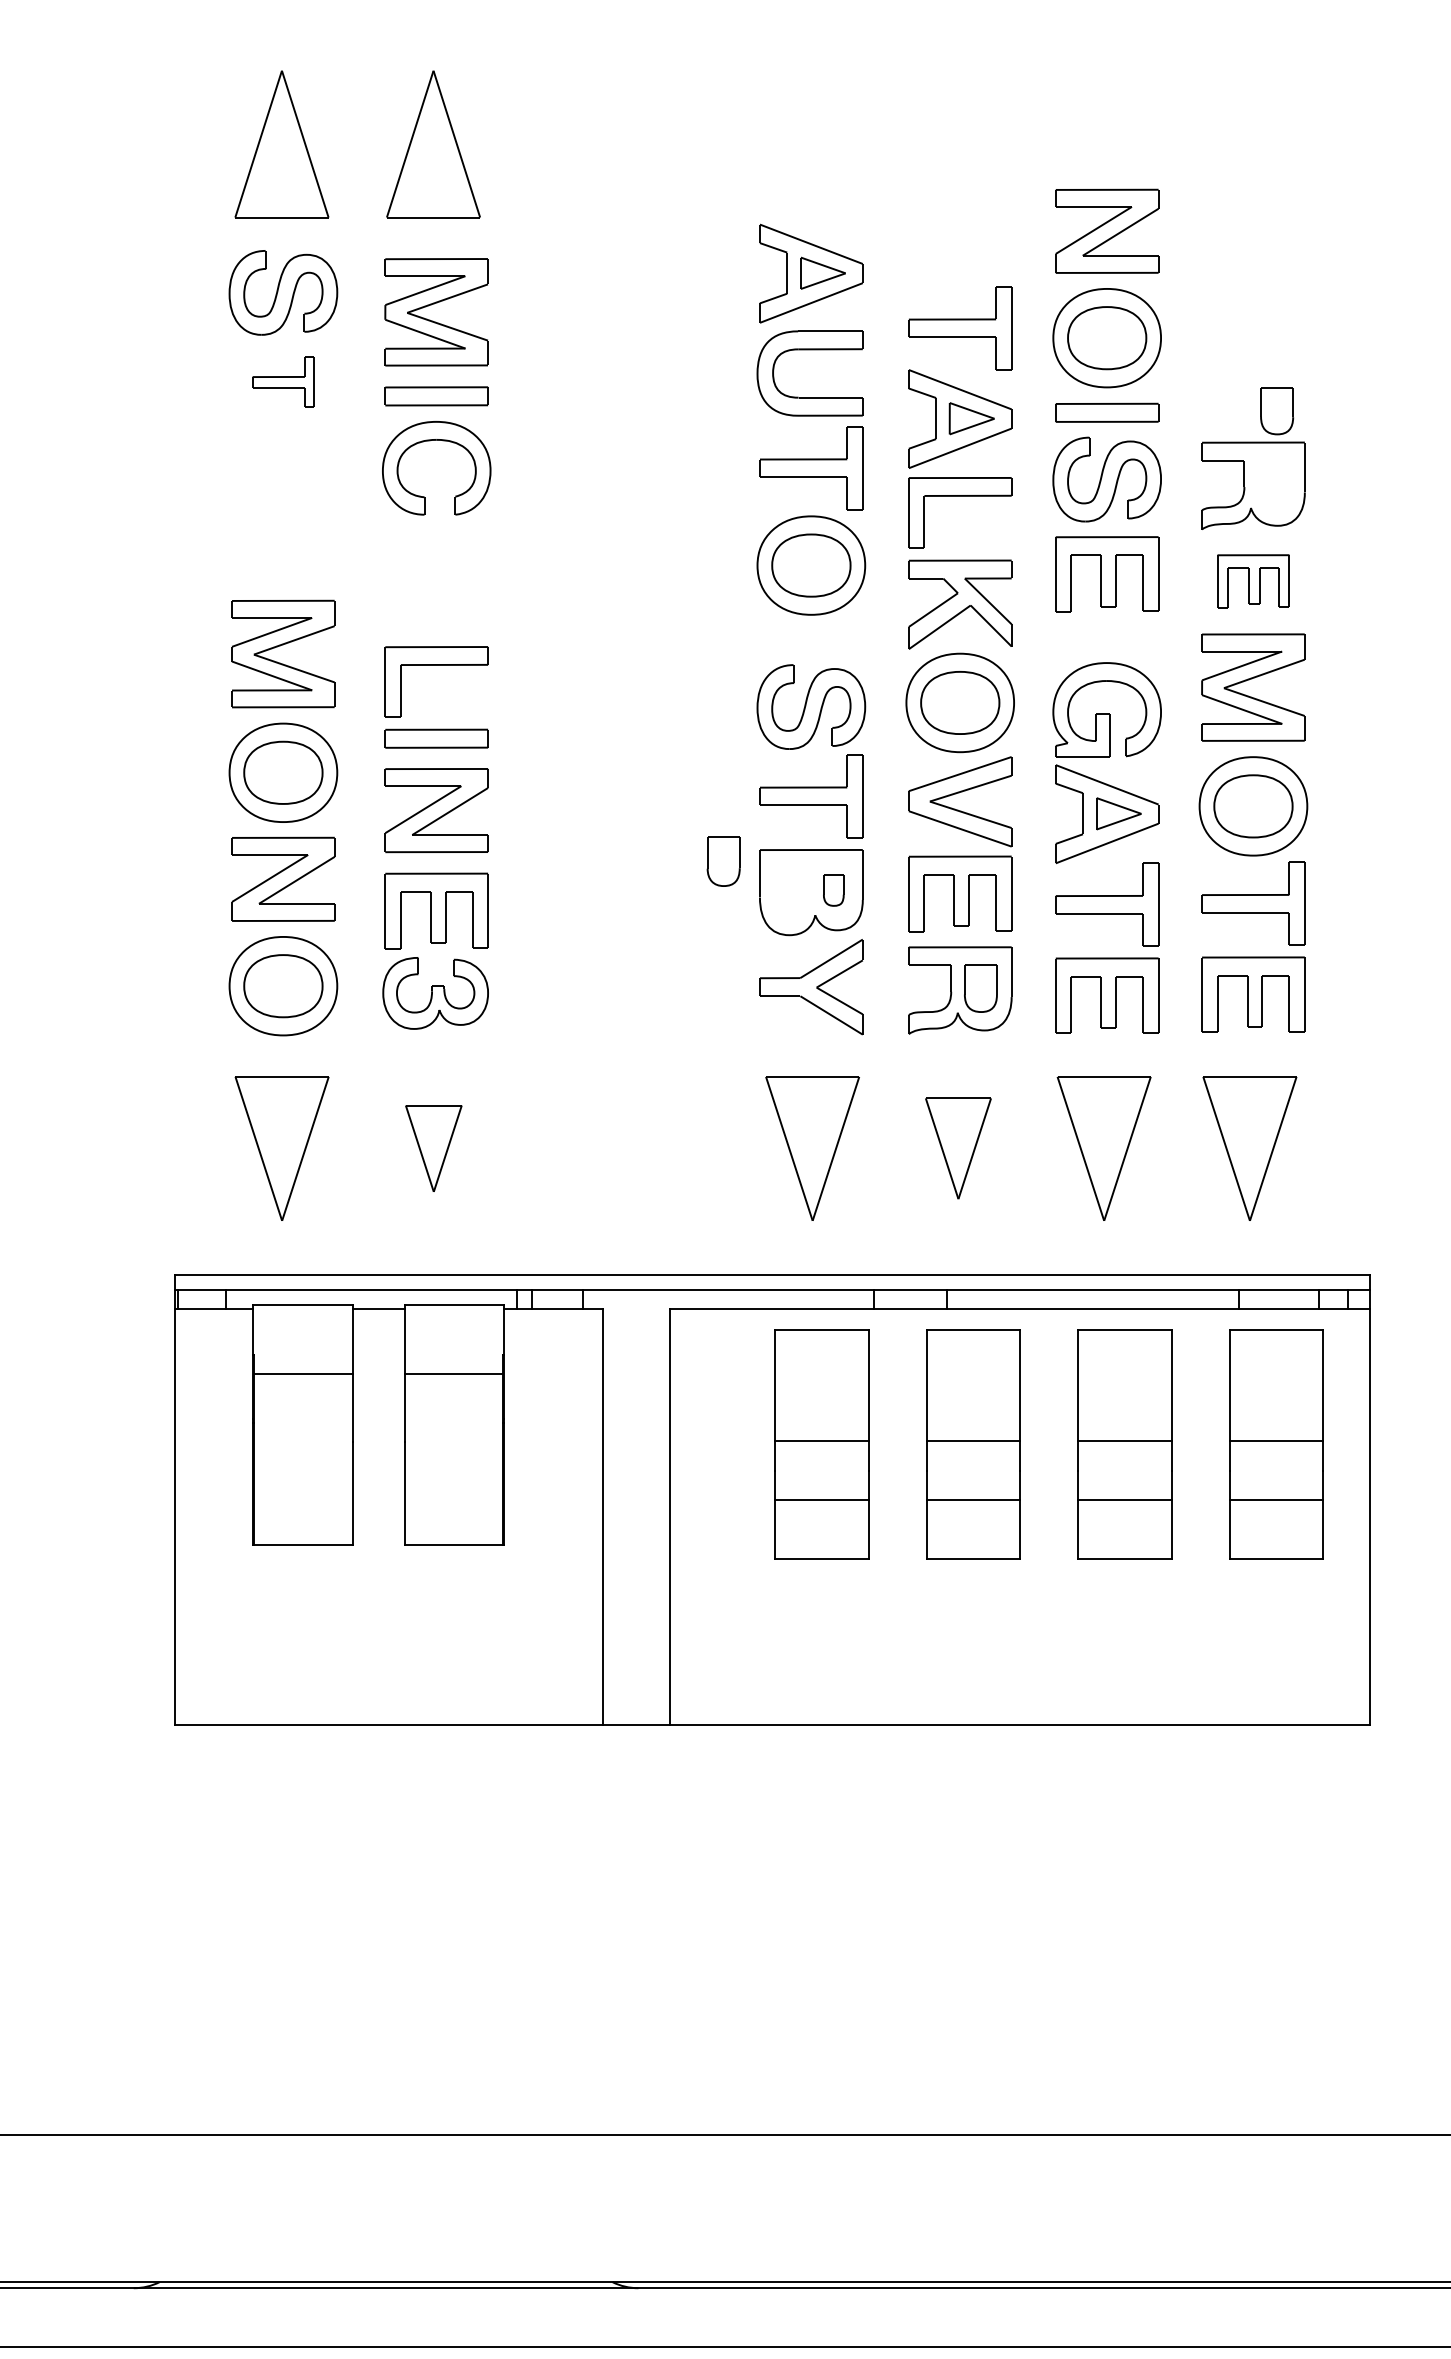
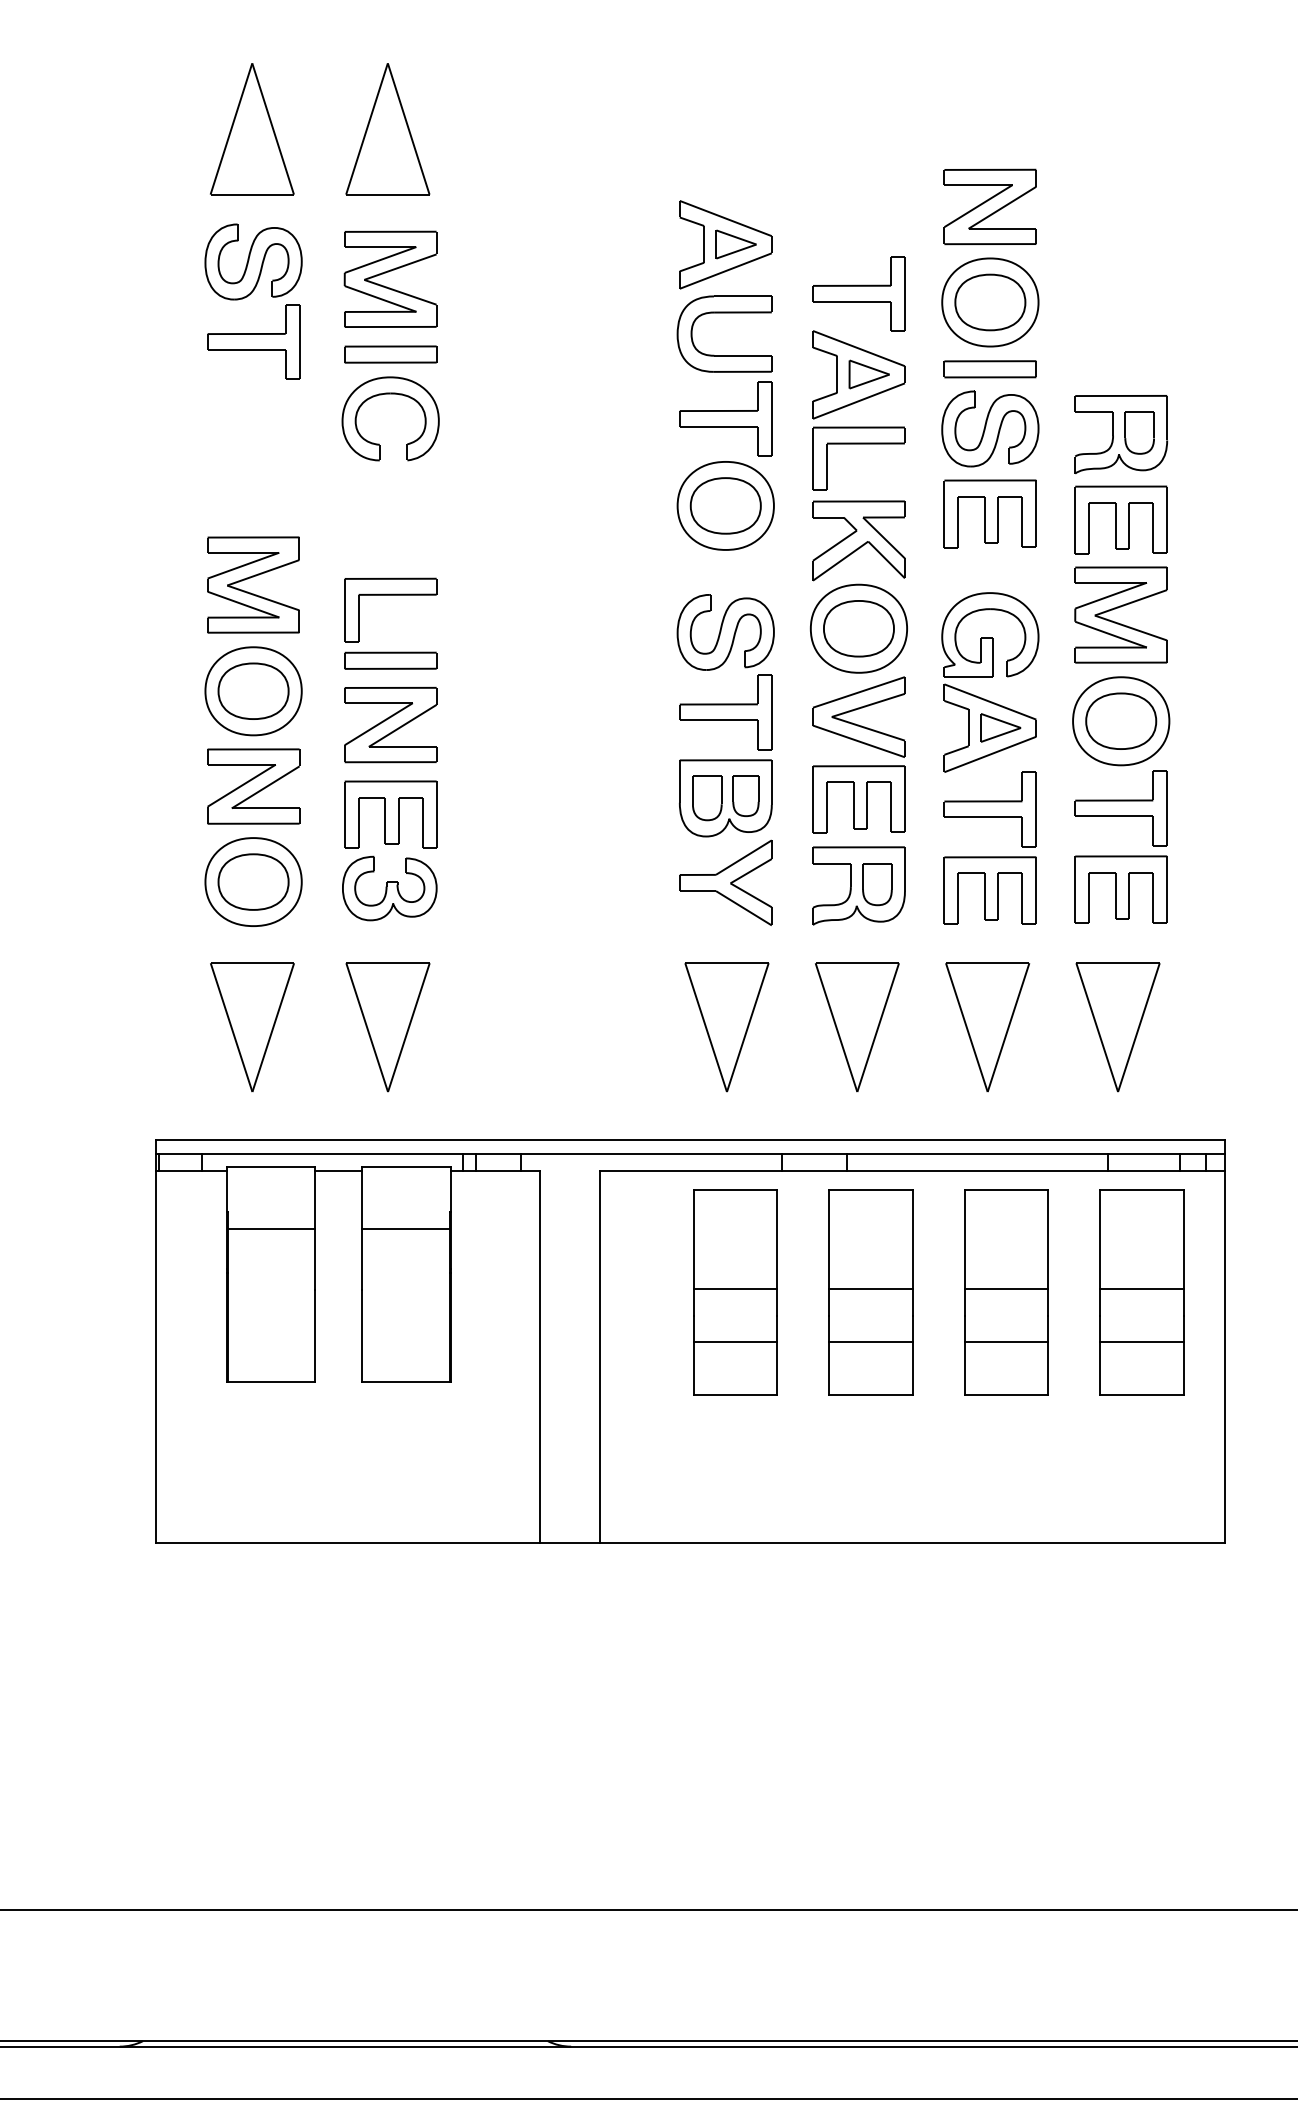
part: (283, 382) -> (253, 342), size x1.67
part: (1276, 411) -> (1139, 433), moved
part: (1253, 581) -> (1121, 520), size x1.43
part: (723, 861) -> (707, 798), moved
part: (833, 890) -> (745, 796), size x1.43
part: (433, 1148) -> (387, 1027), size x1.67
part: (958, 1148) -> (857, 1027), size x1.43

